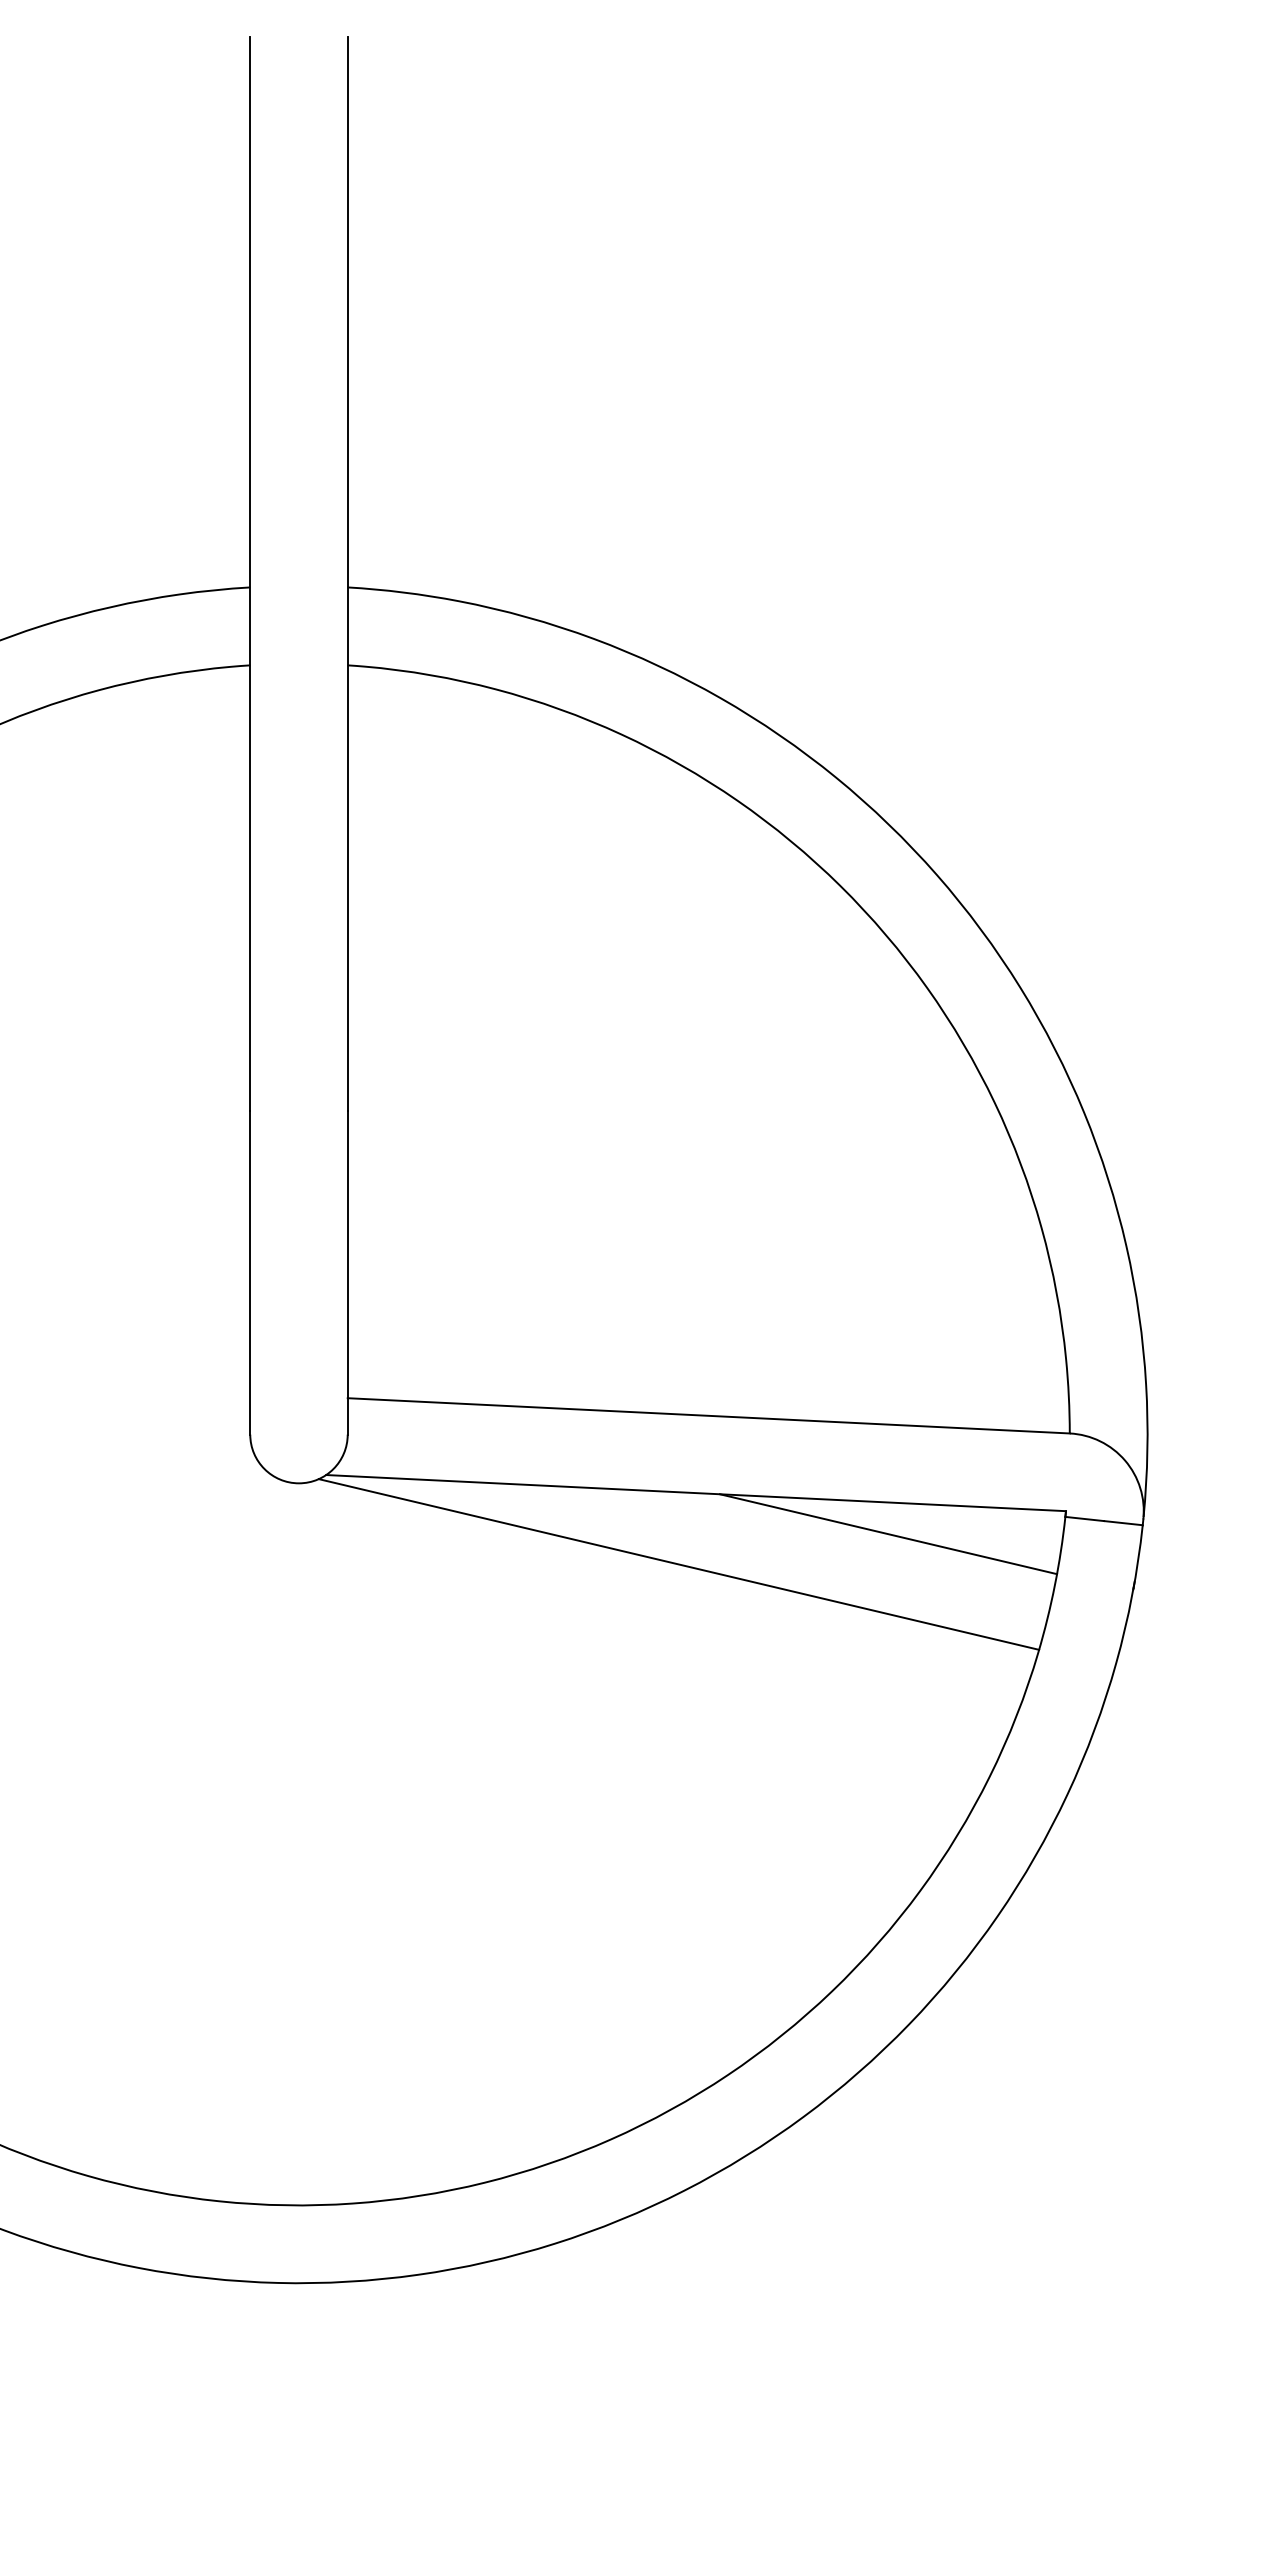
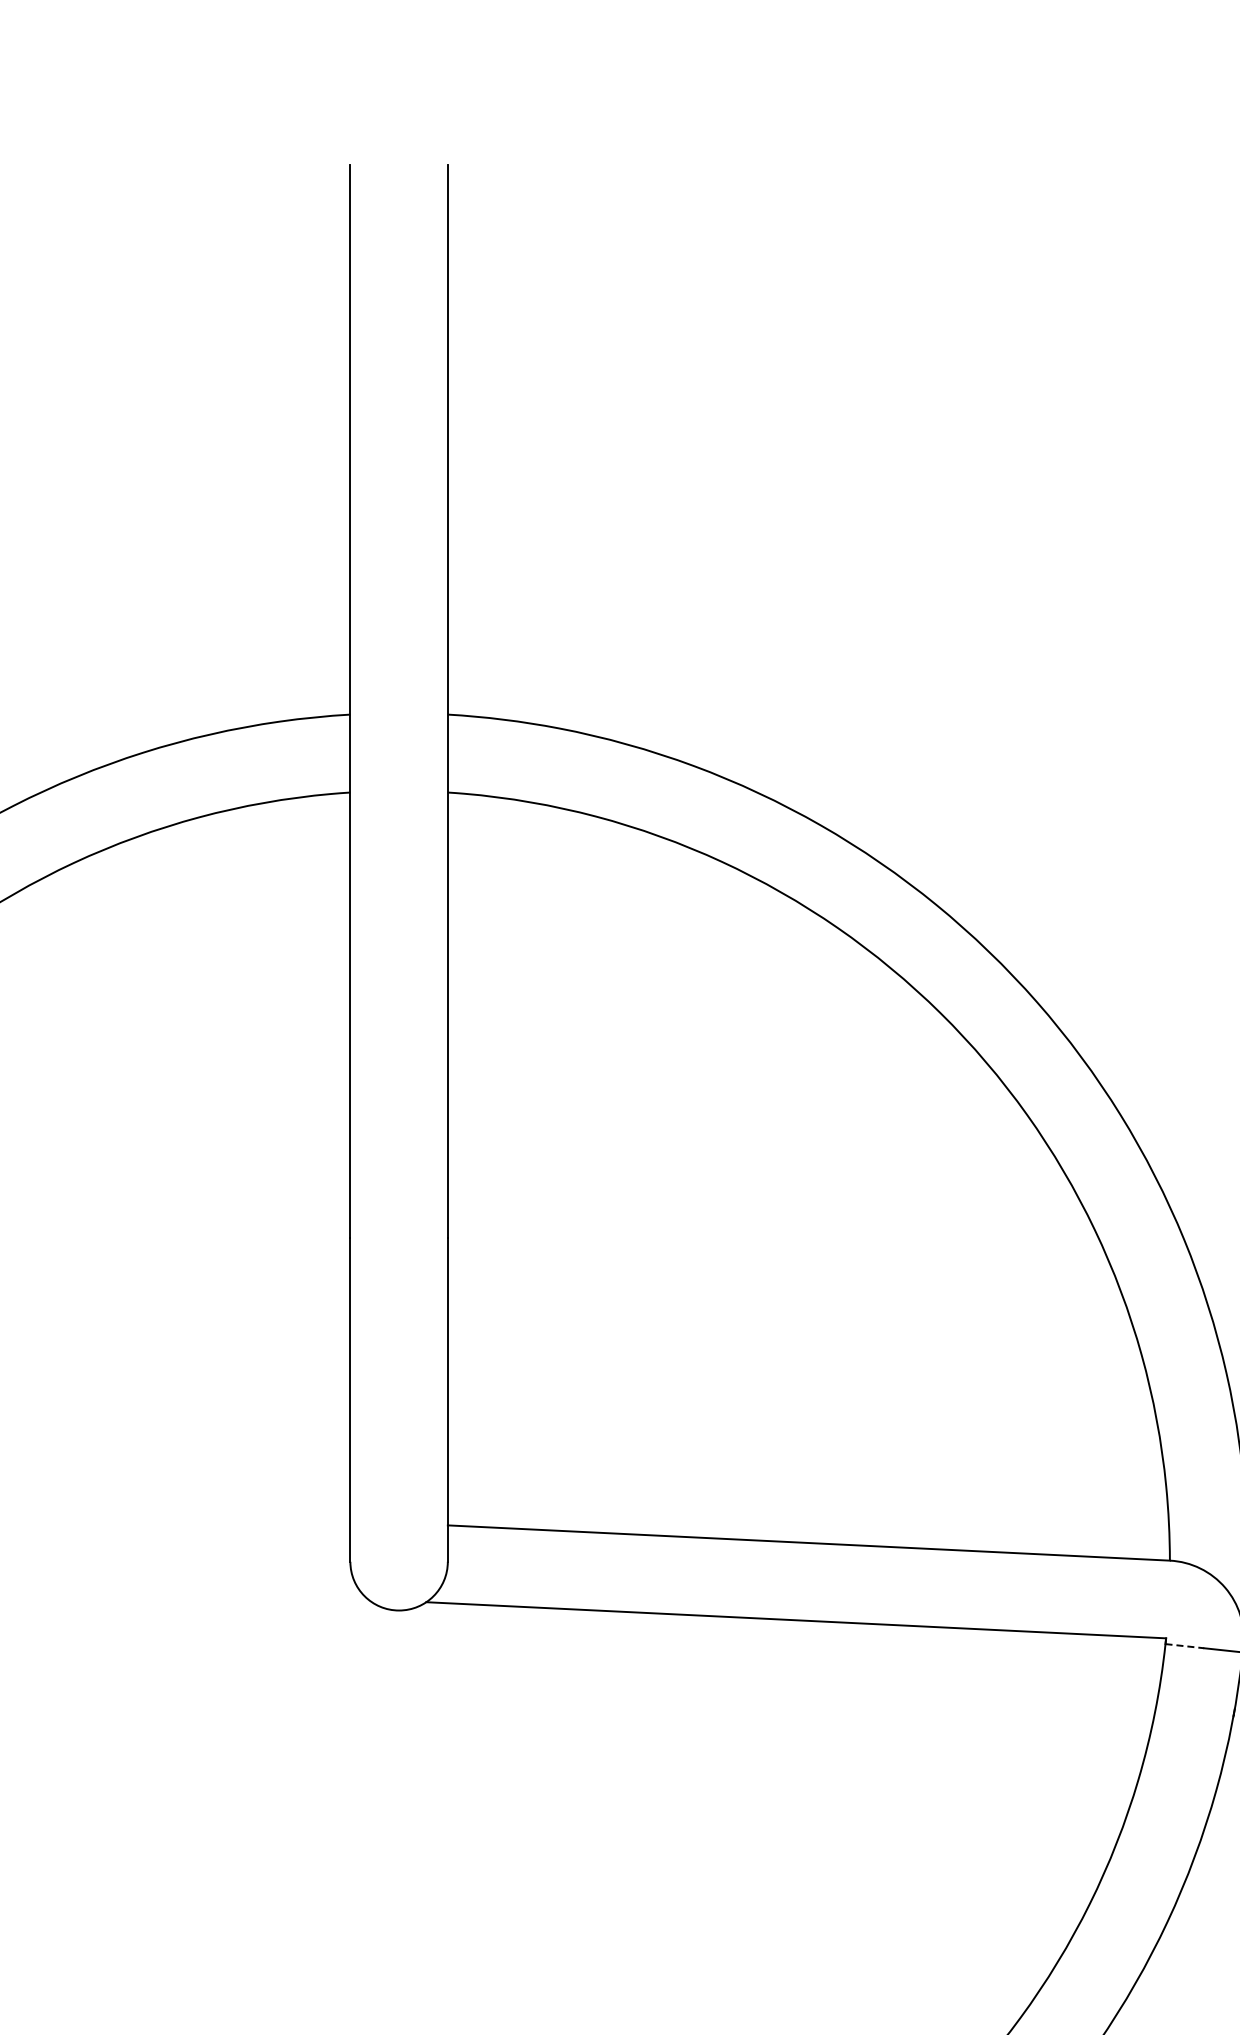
line: (1085, 1519) -> (1185, 1646), solid -> dashed
line: (888, 1534) -> (988, 1661), removed
line: (678, 1564) -> (778, 1691), removed

